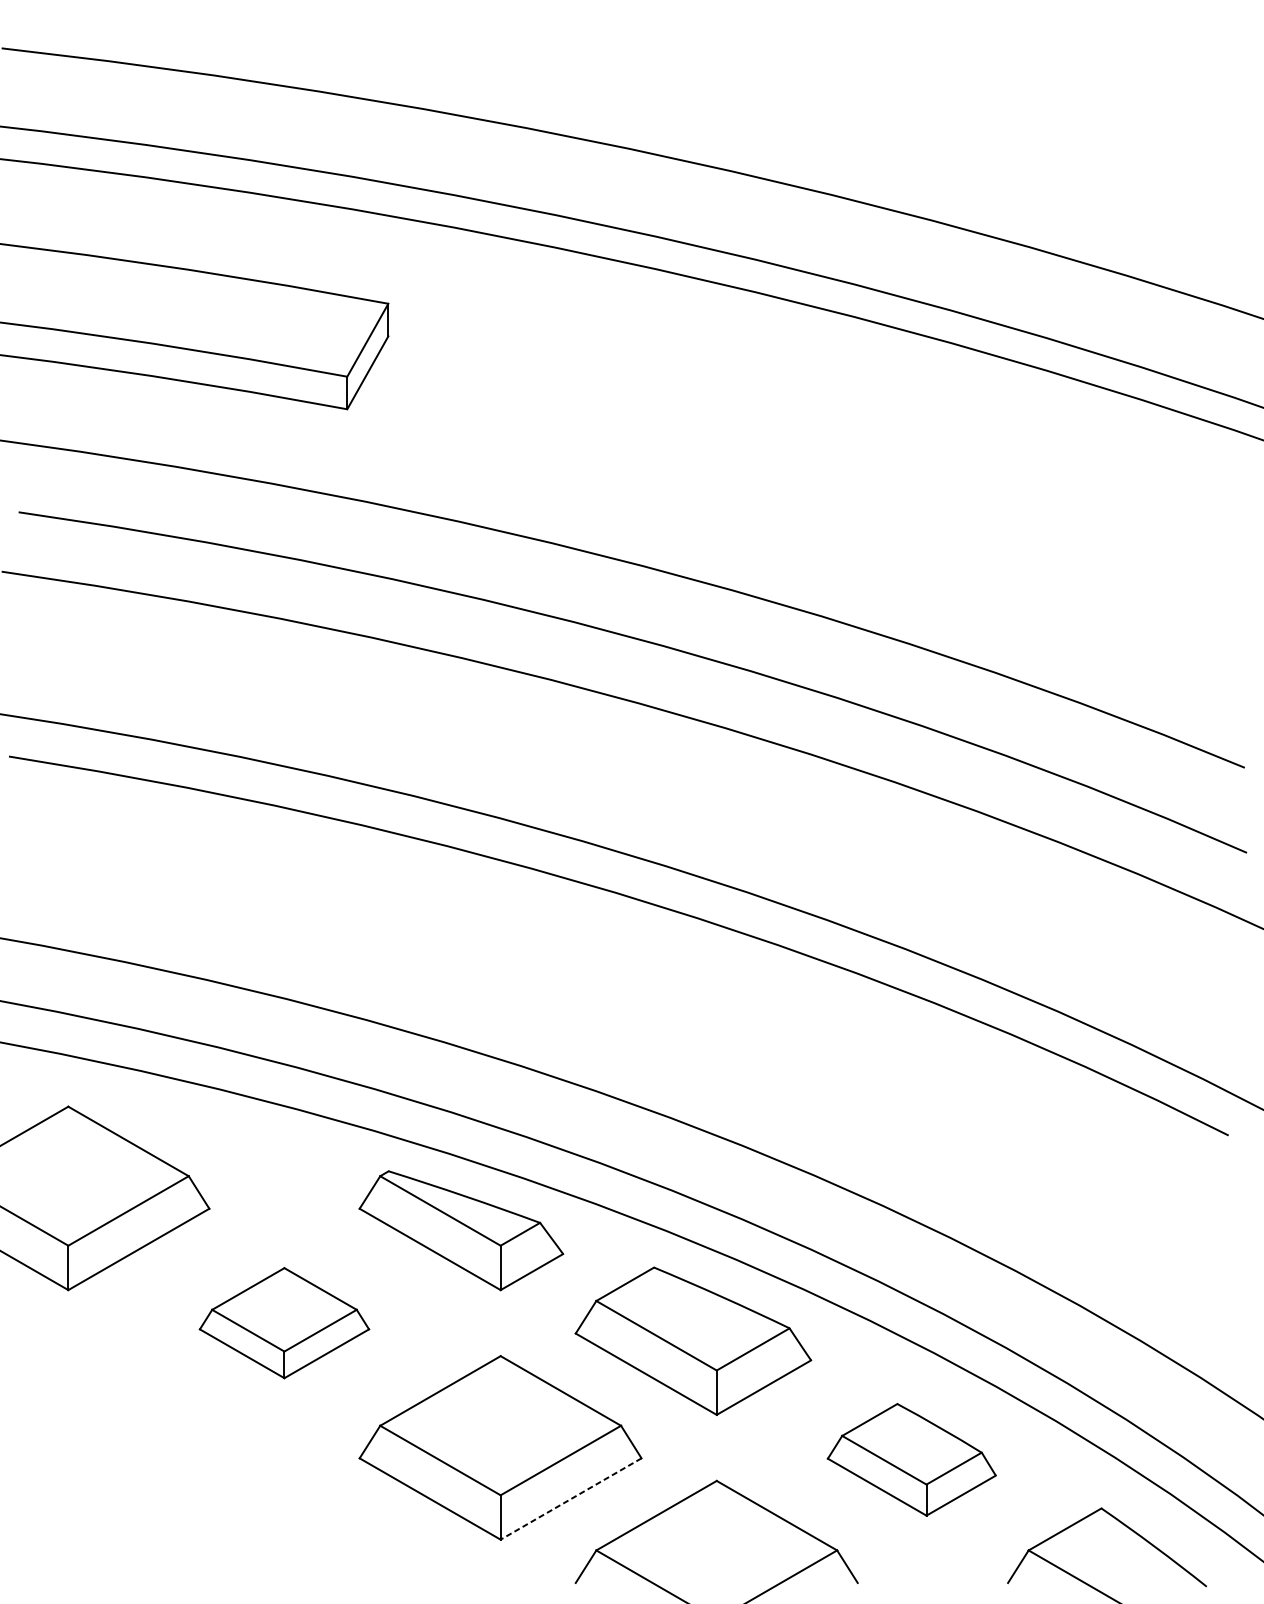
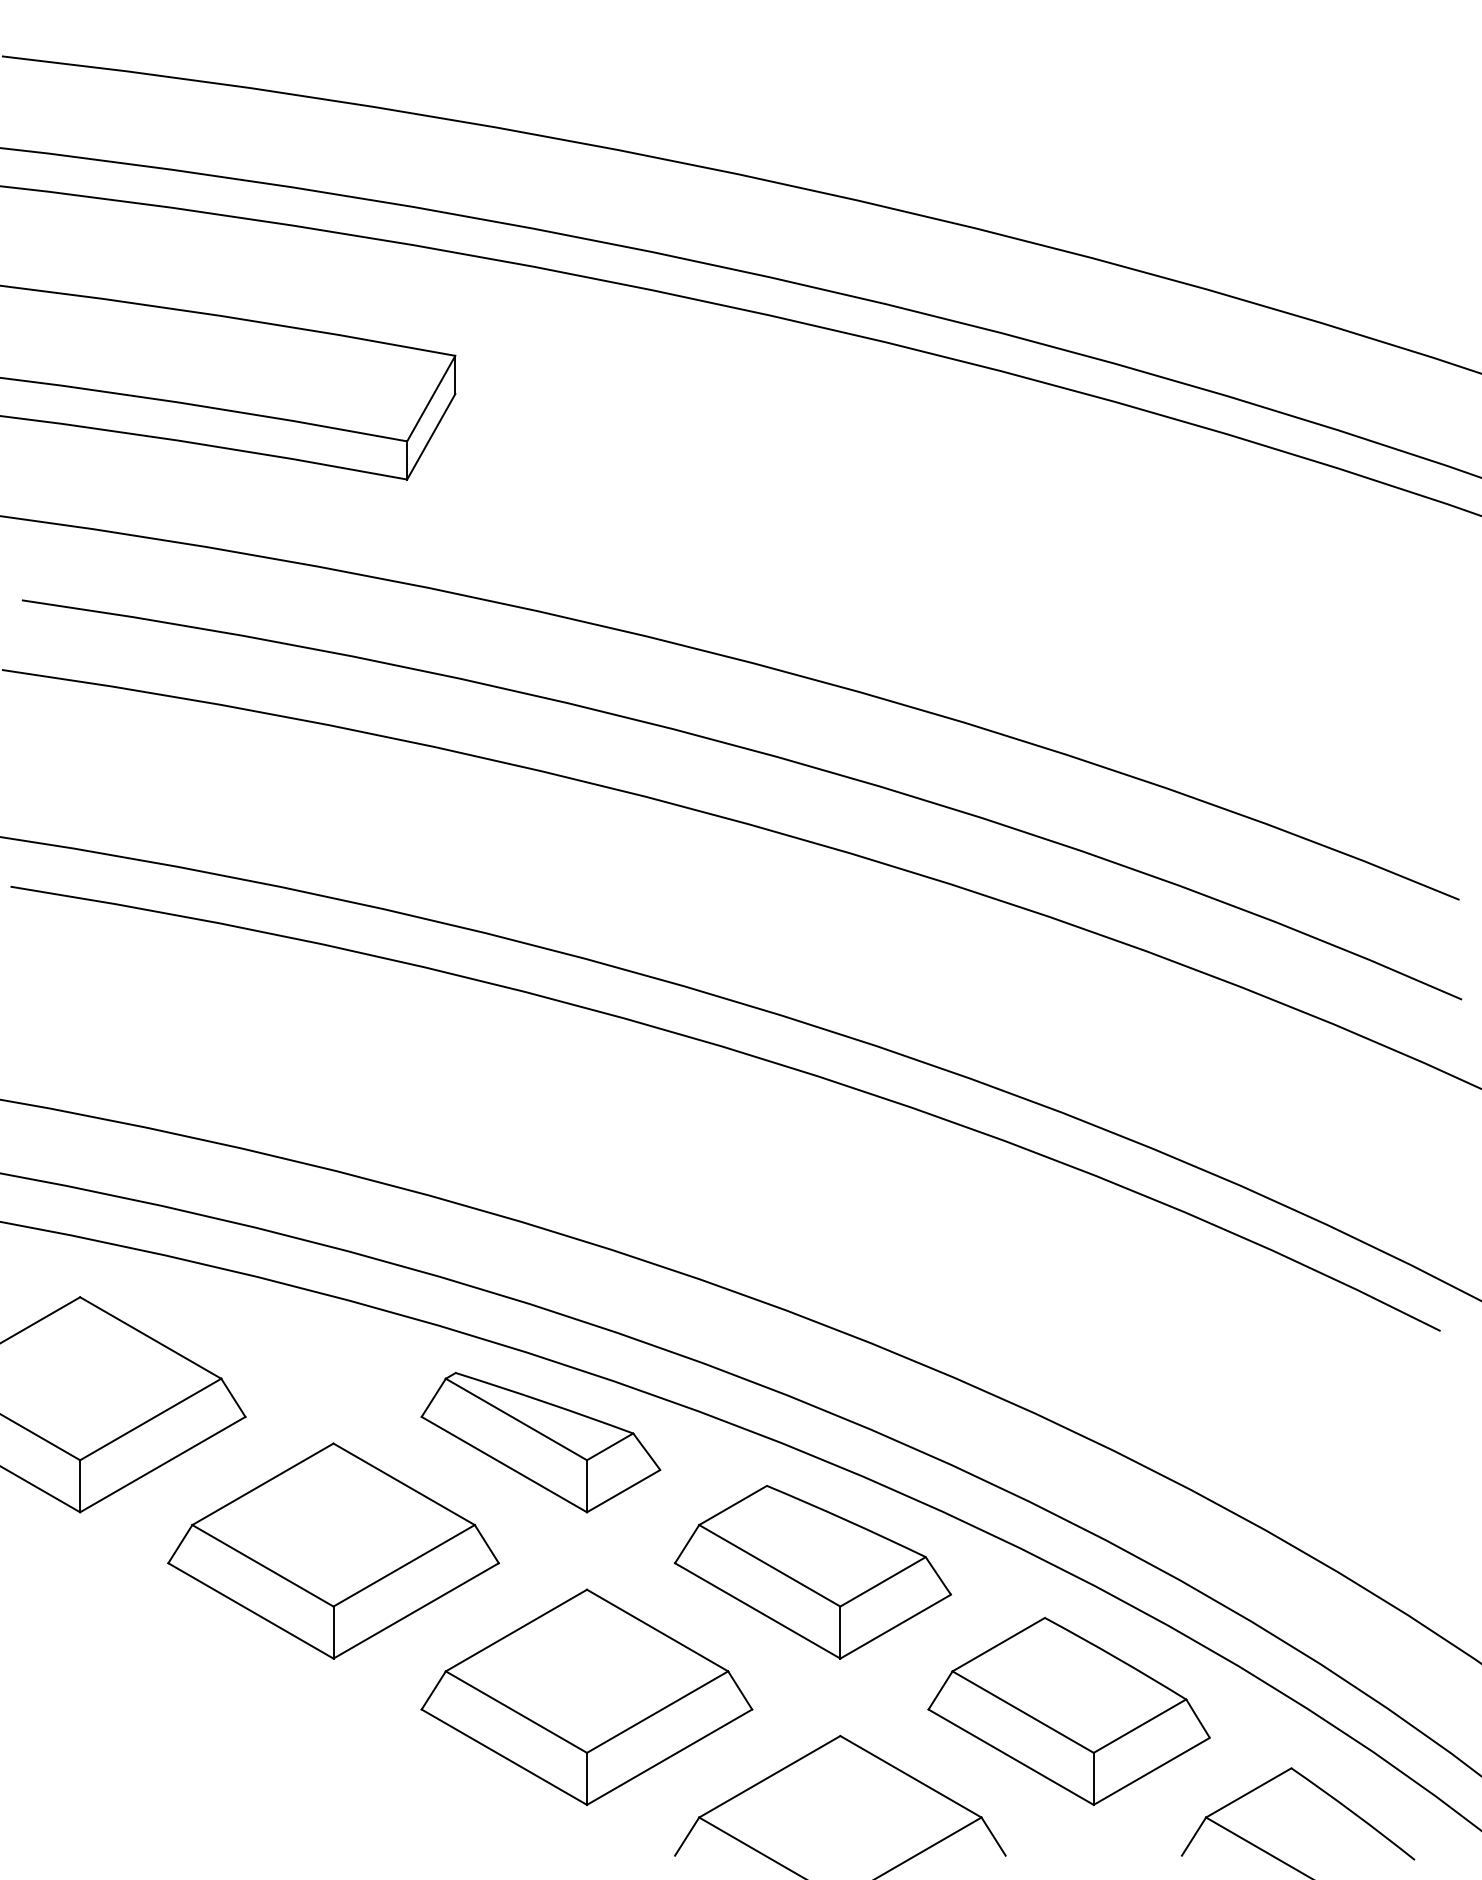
part: (284, 1322) -> (333, 1550), size x1.67
part: (911, 1459) -> (1068, 1710), size x1.43
line: (571, 1499) -> (669, 1757), dashed -> solid

